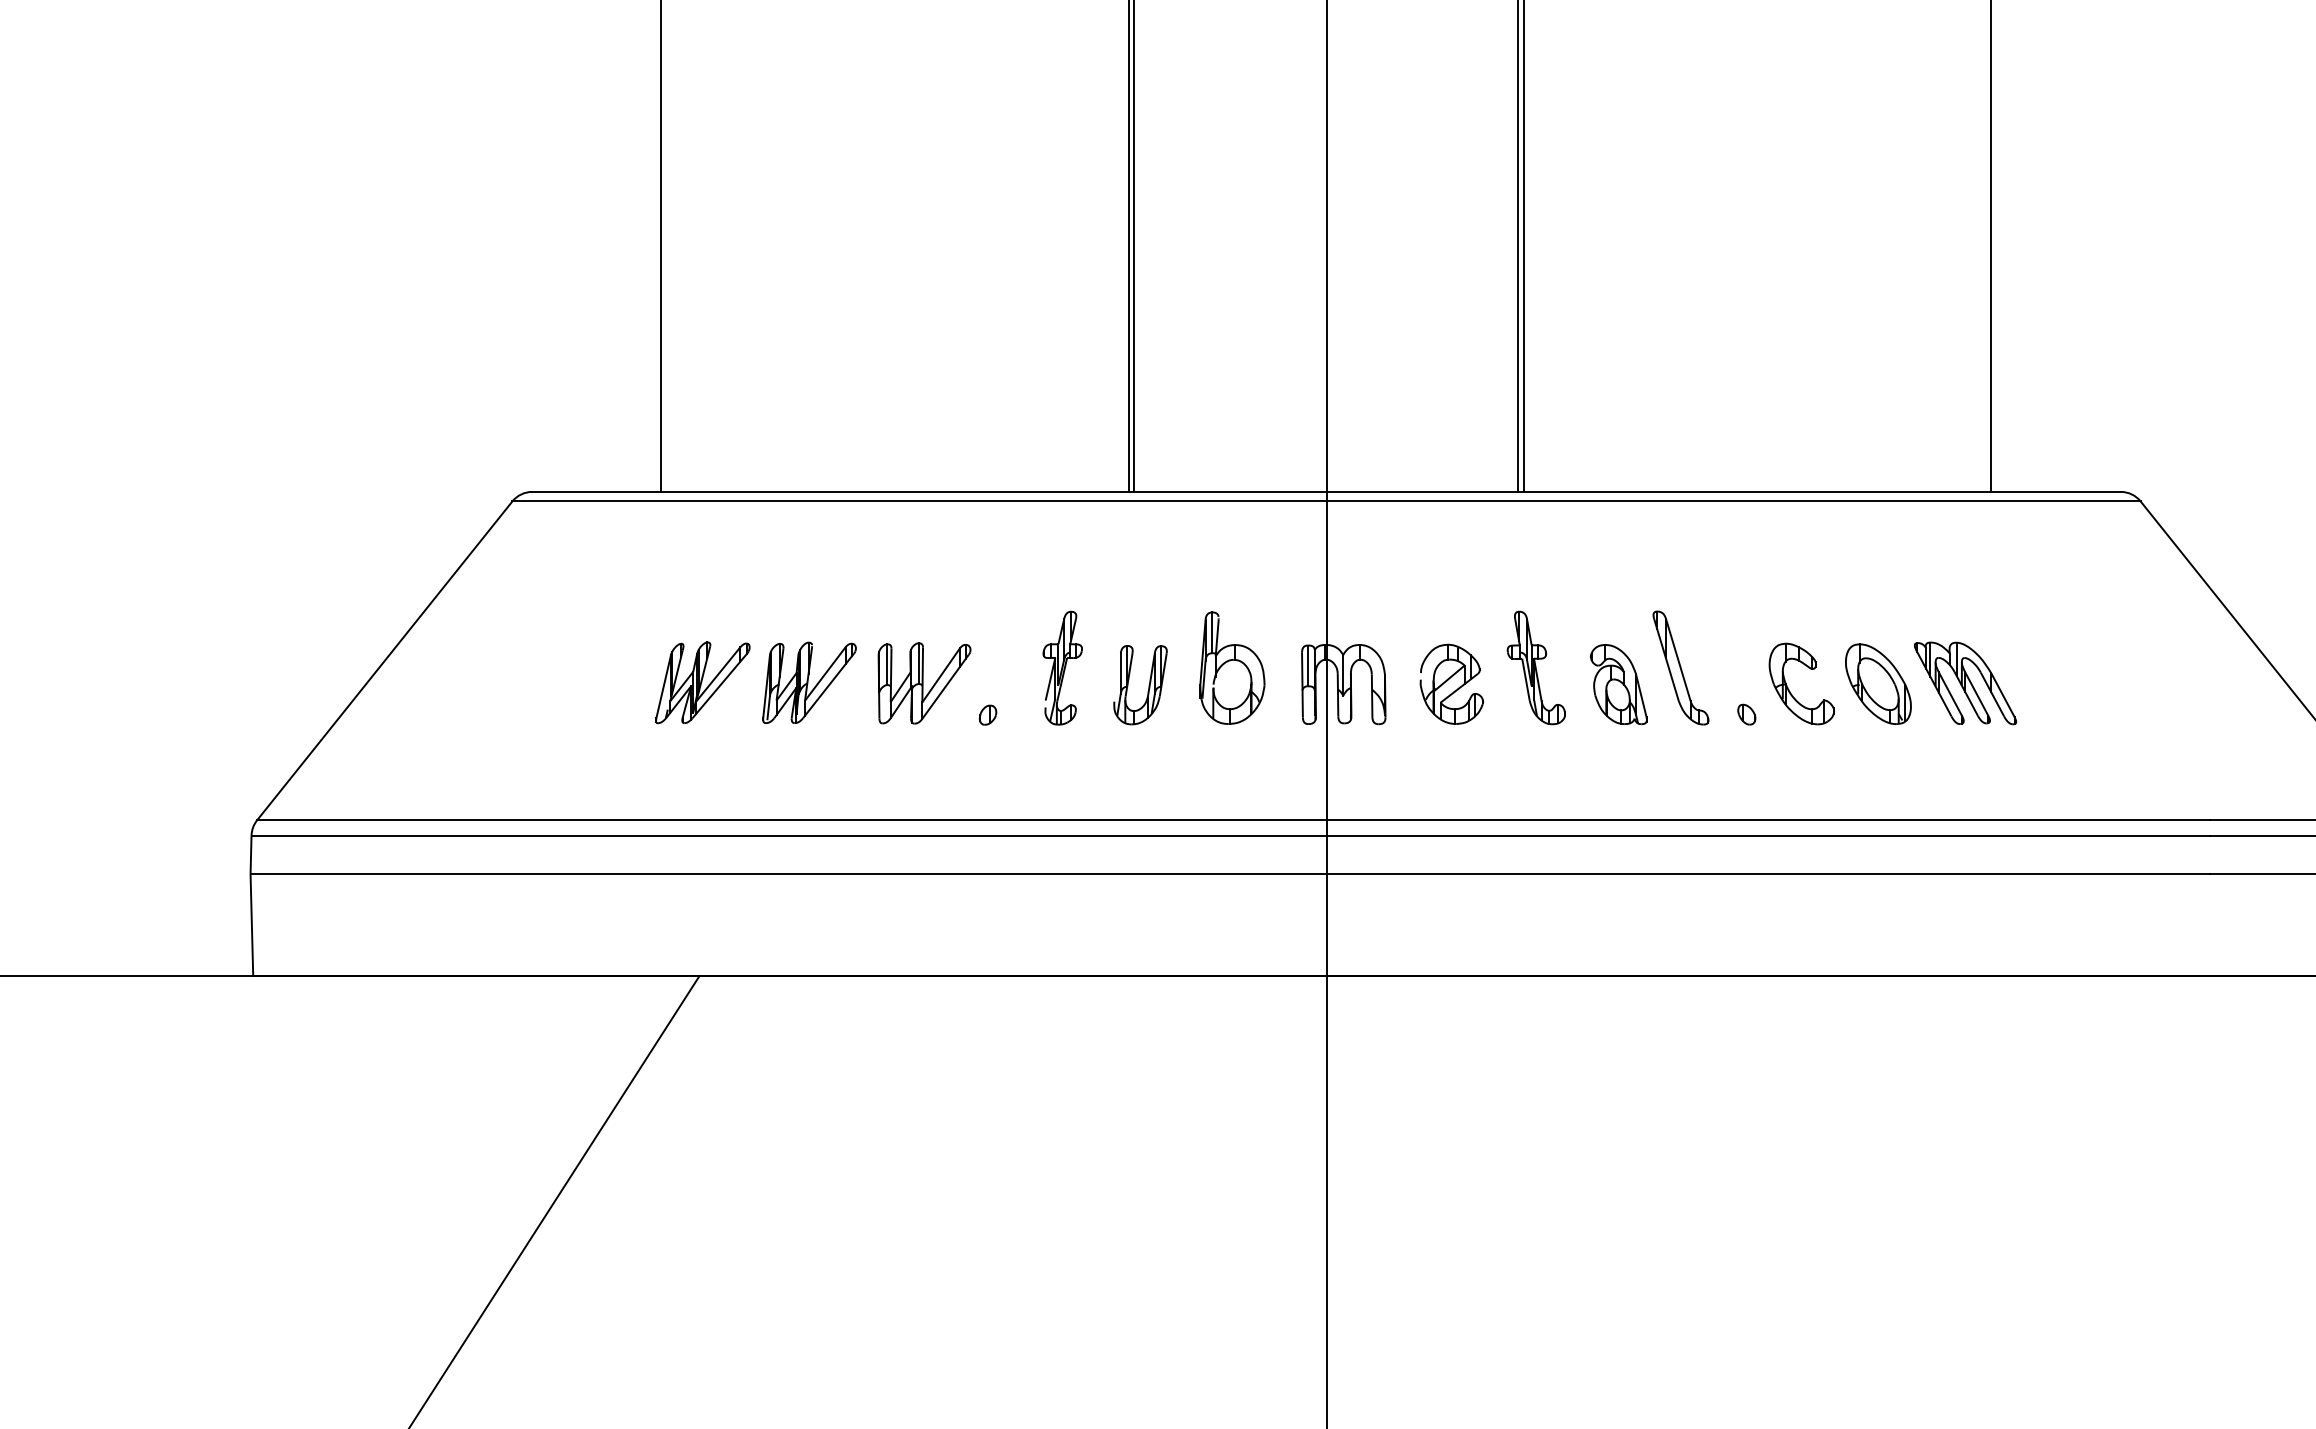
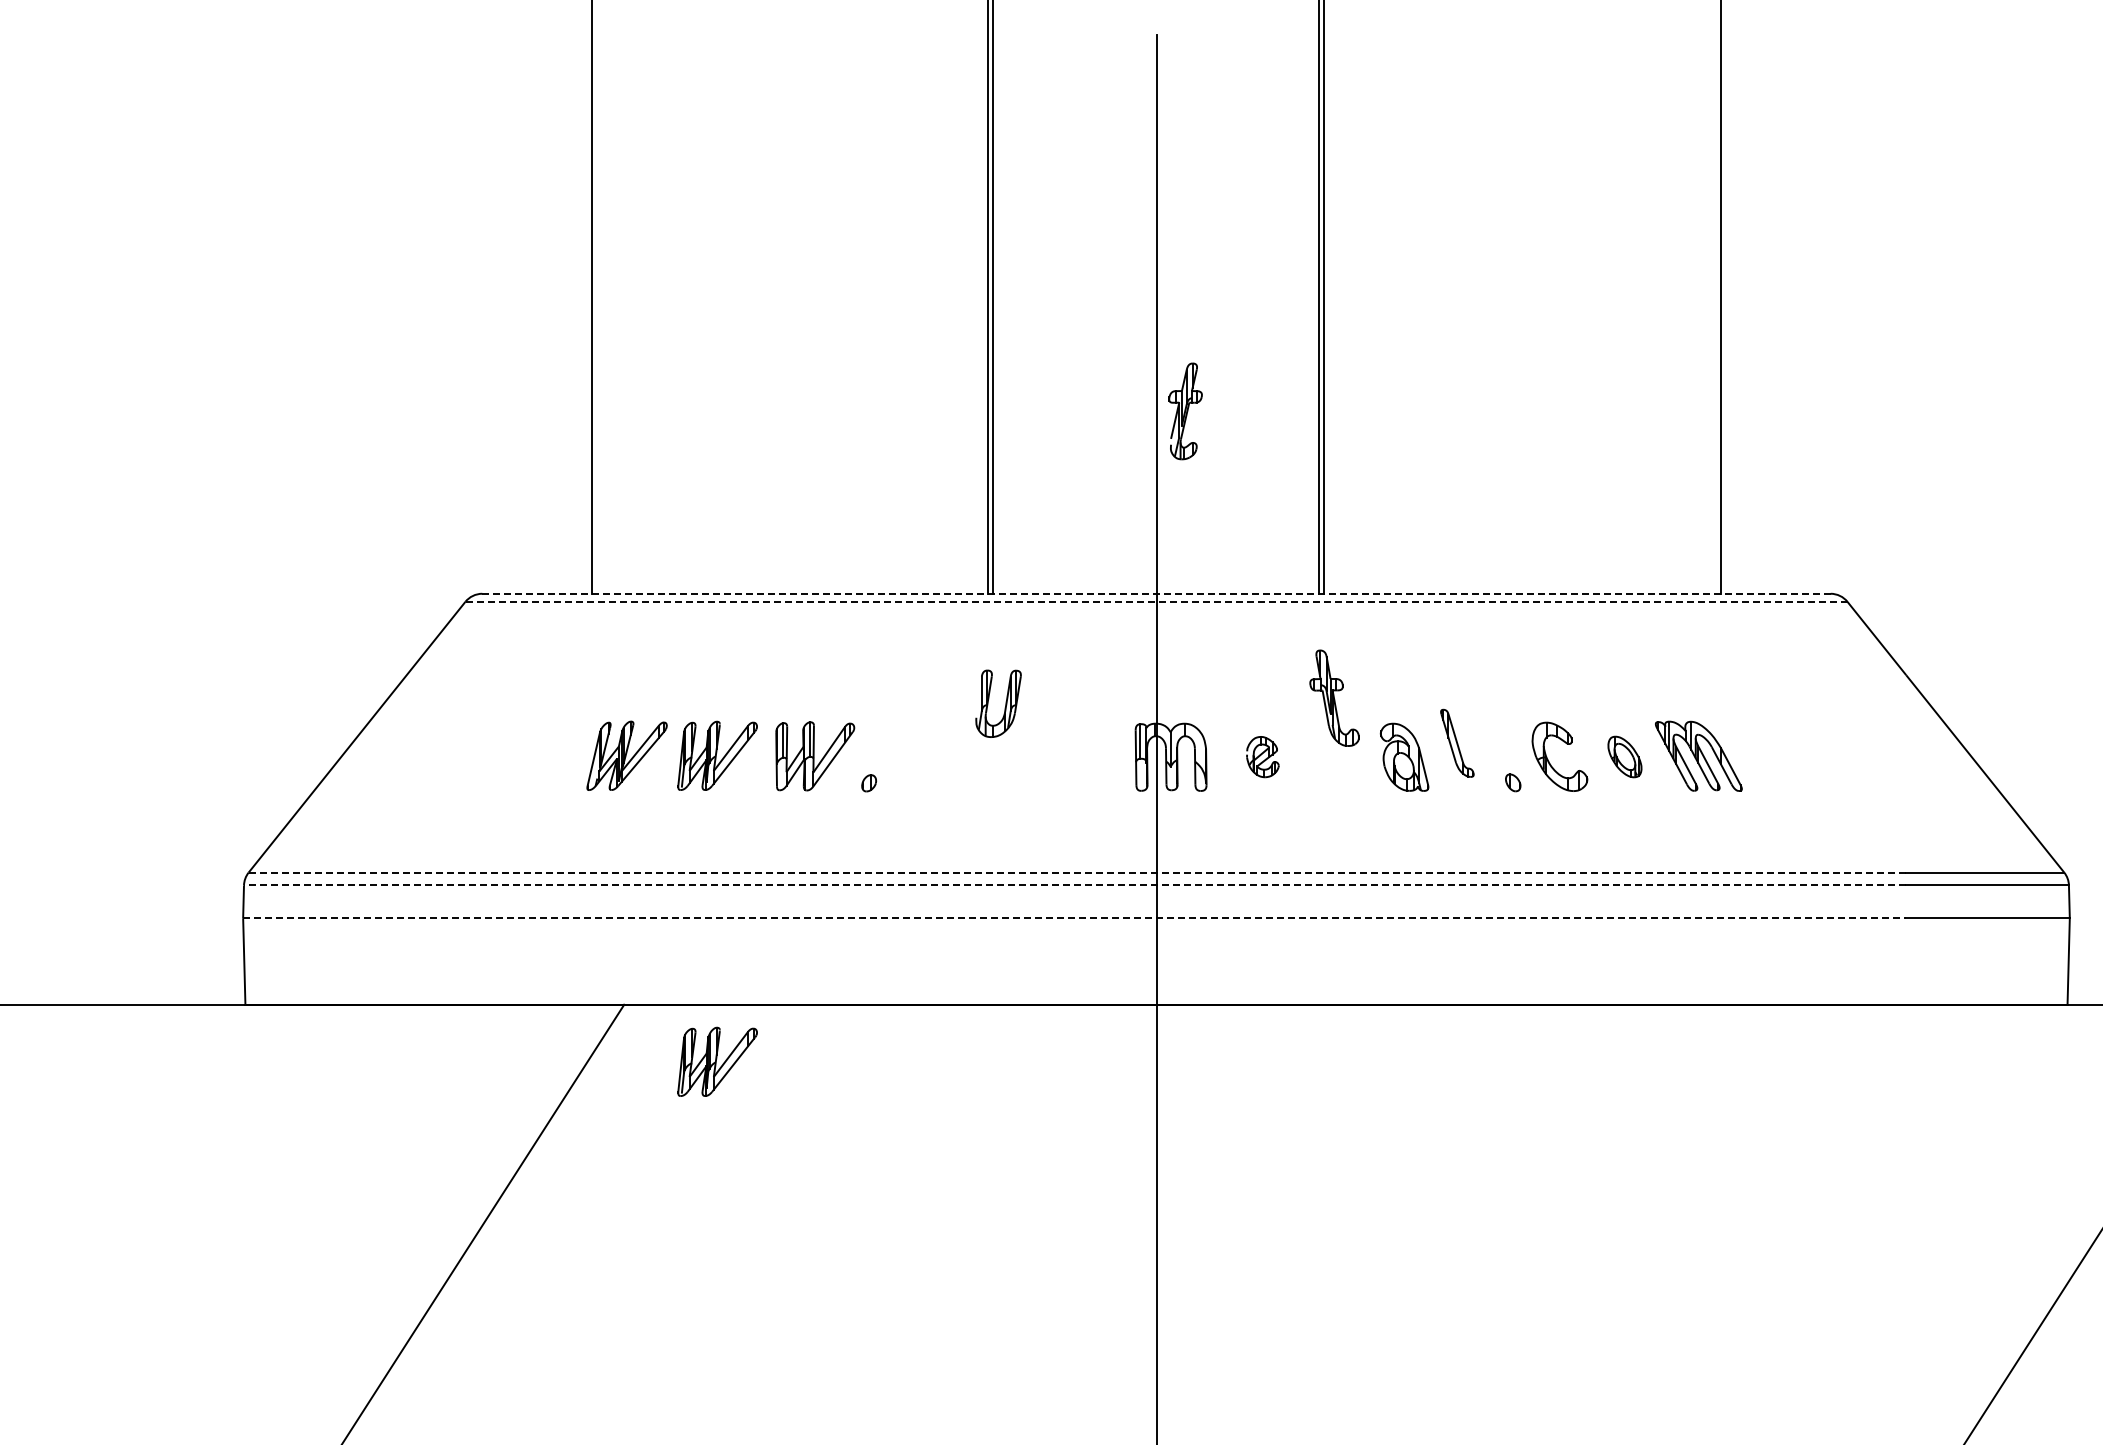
line: (1326, 491) -> (1156, 593), solid -> dashed
line: (1325, 501) -> (1155, 601), solid -> dashed
part: (1536, 667) -> (1334, 697), moved
part: (1062, 668) -> (1185, 411), moved
part: (1232, 668) -> (1076, 743), removed
part: (1681, 668) -> (1457, 743), size x0.7
part: (1451, 683) -> (1262, 756), size x0.6
part: (1877, 683) -> (1624, 756), size x0.6
part: (1148, 684) -> (1005, 703), moved
line: (1233, 820) -> (1077, 872), solid -> dashed
line: (1229, 835) -> (1074, 885), solid -> dashed
line: (1229, 874) -> (1074, 918), solid -> dashed
part: (809, 1042) -> (717, 1061), added

